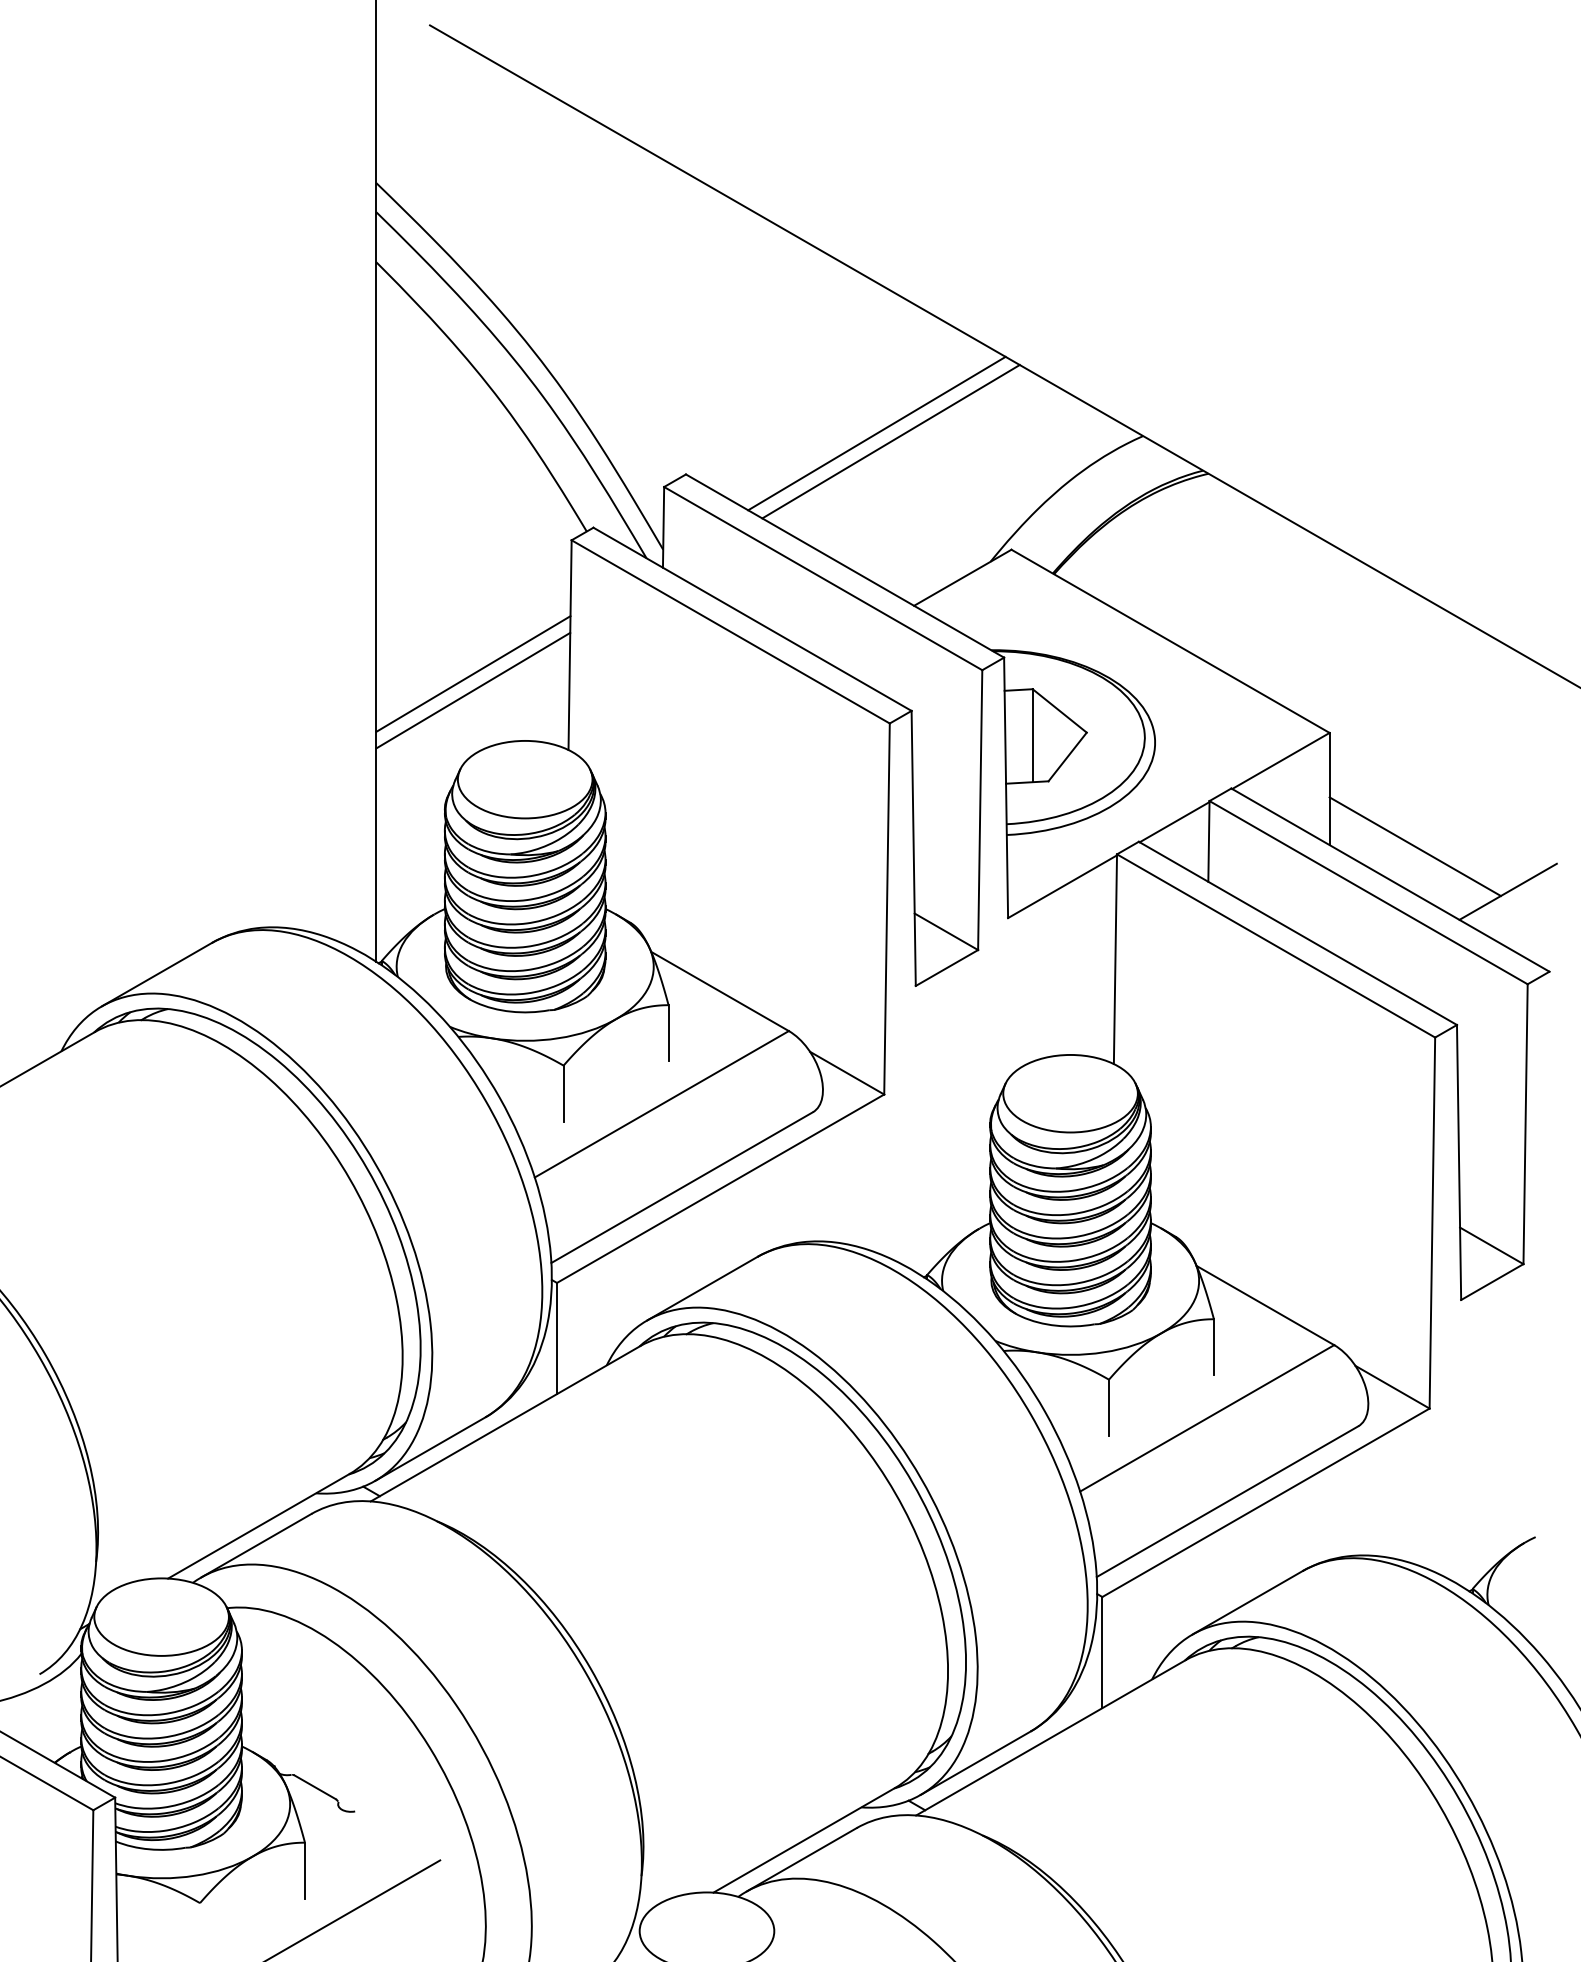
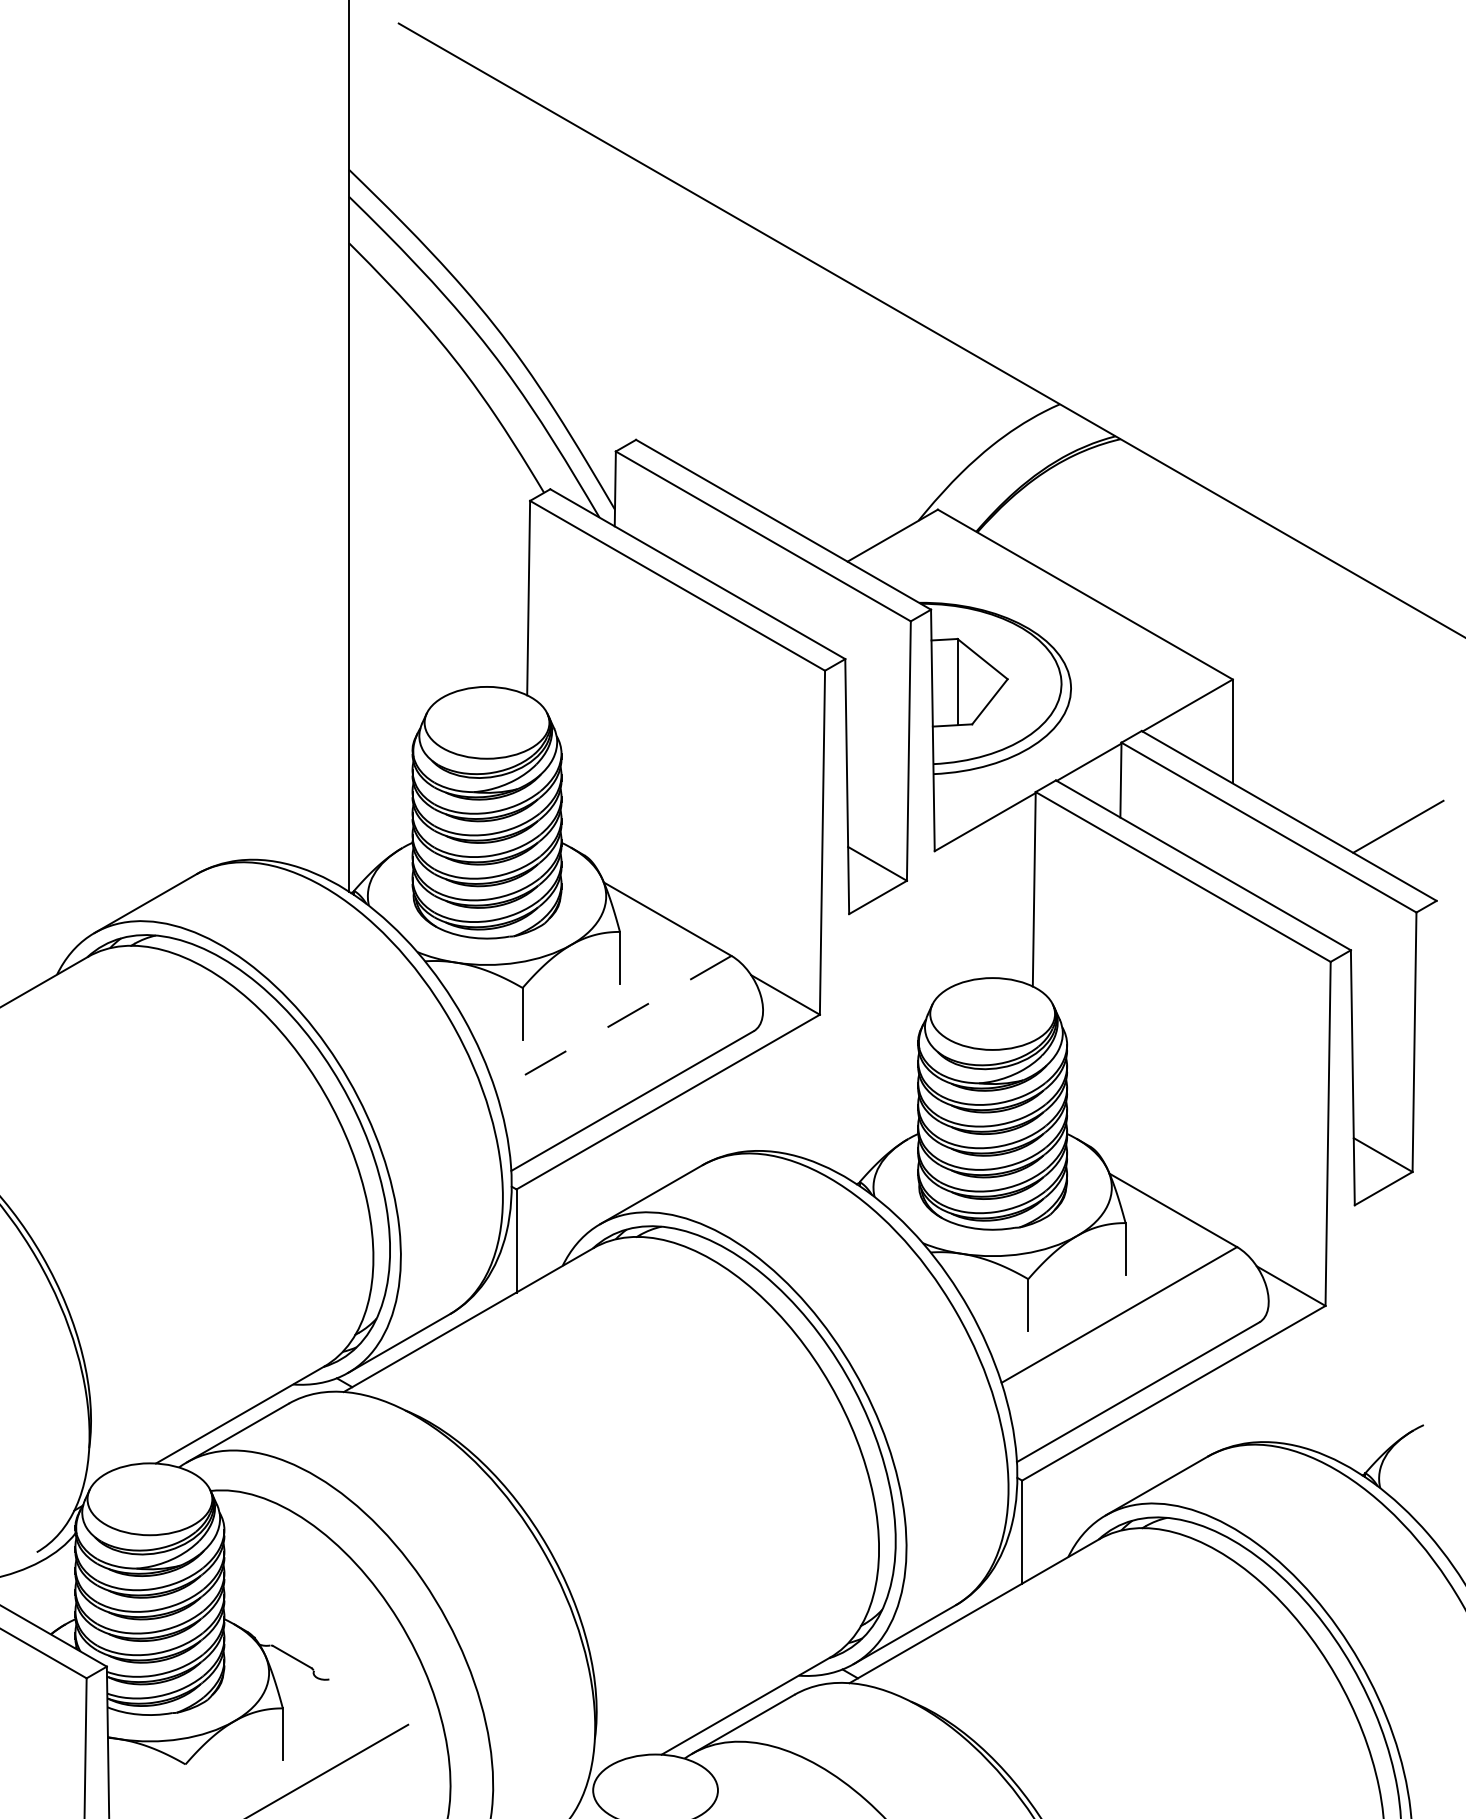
line: (876, 433) -> (812, 401), removed
line: (890, 441) -> (825, 409), removed
line: (473, 673) -> (439, 624), removed
line: (472, 689) -> (438, 639), removed
line: (1414, 846) -> (1311, 784), removed
line: (661, 1103) -> (613, 1023), solid -> dashed

